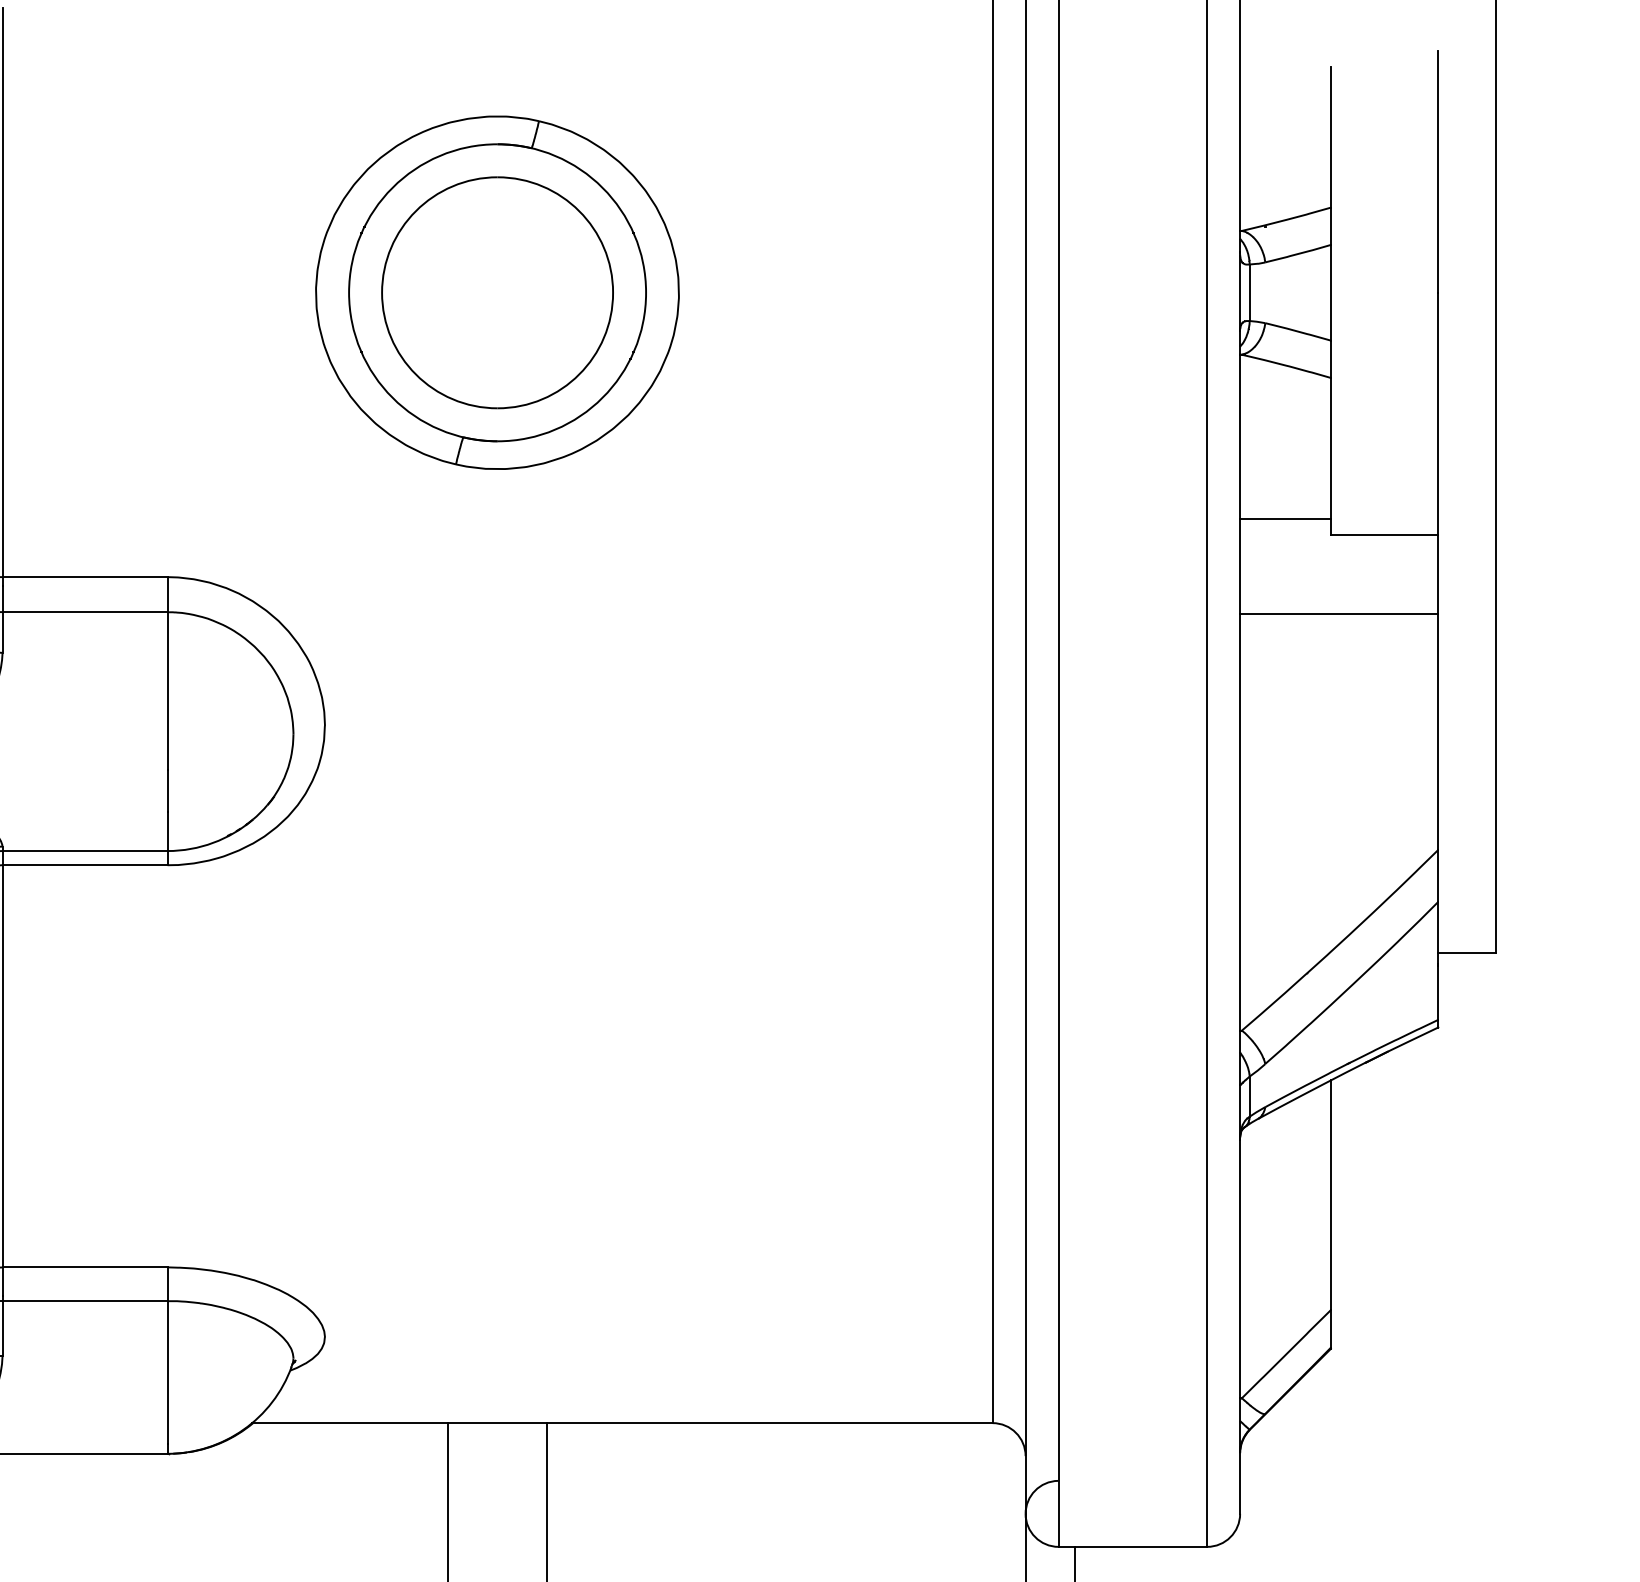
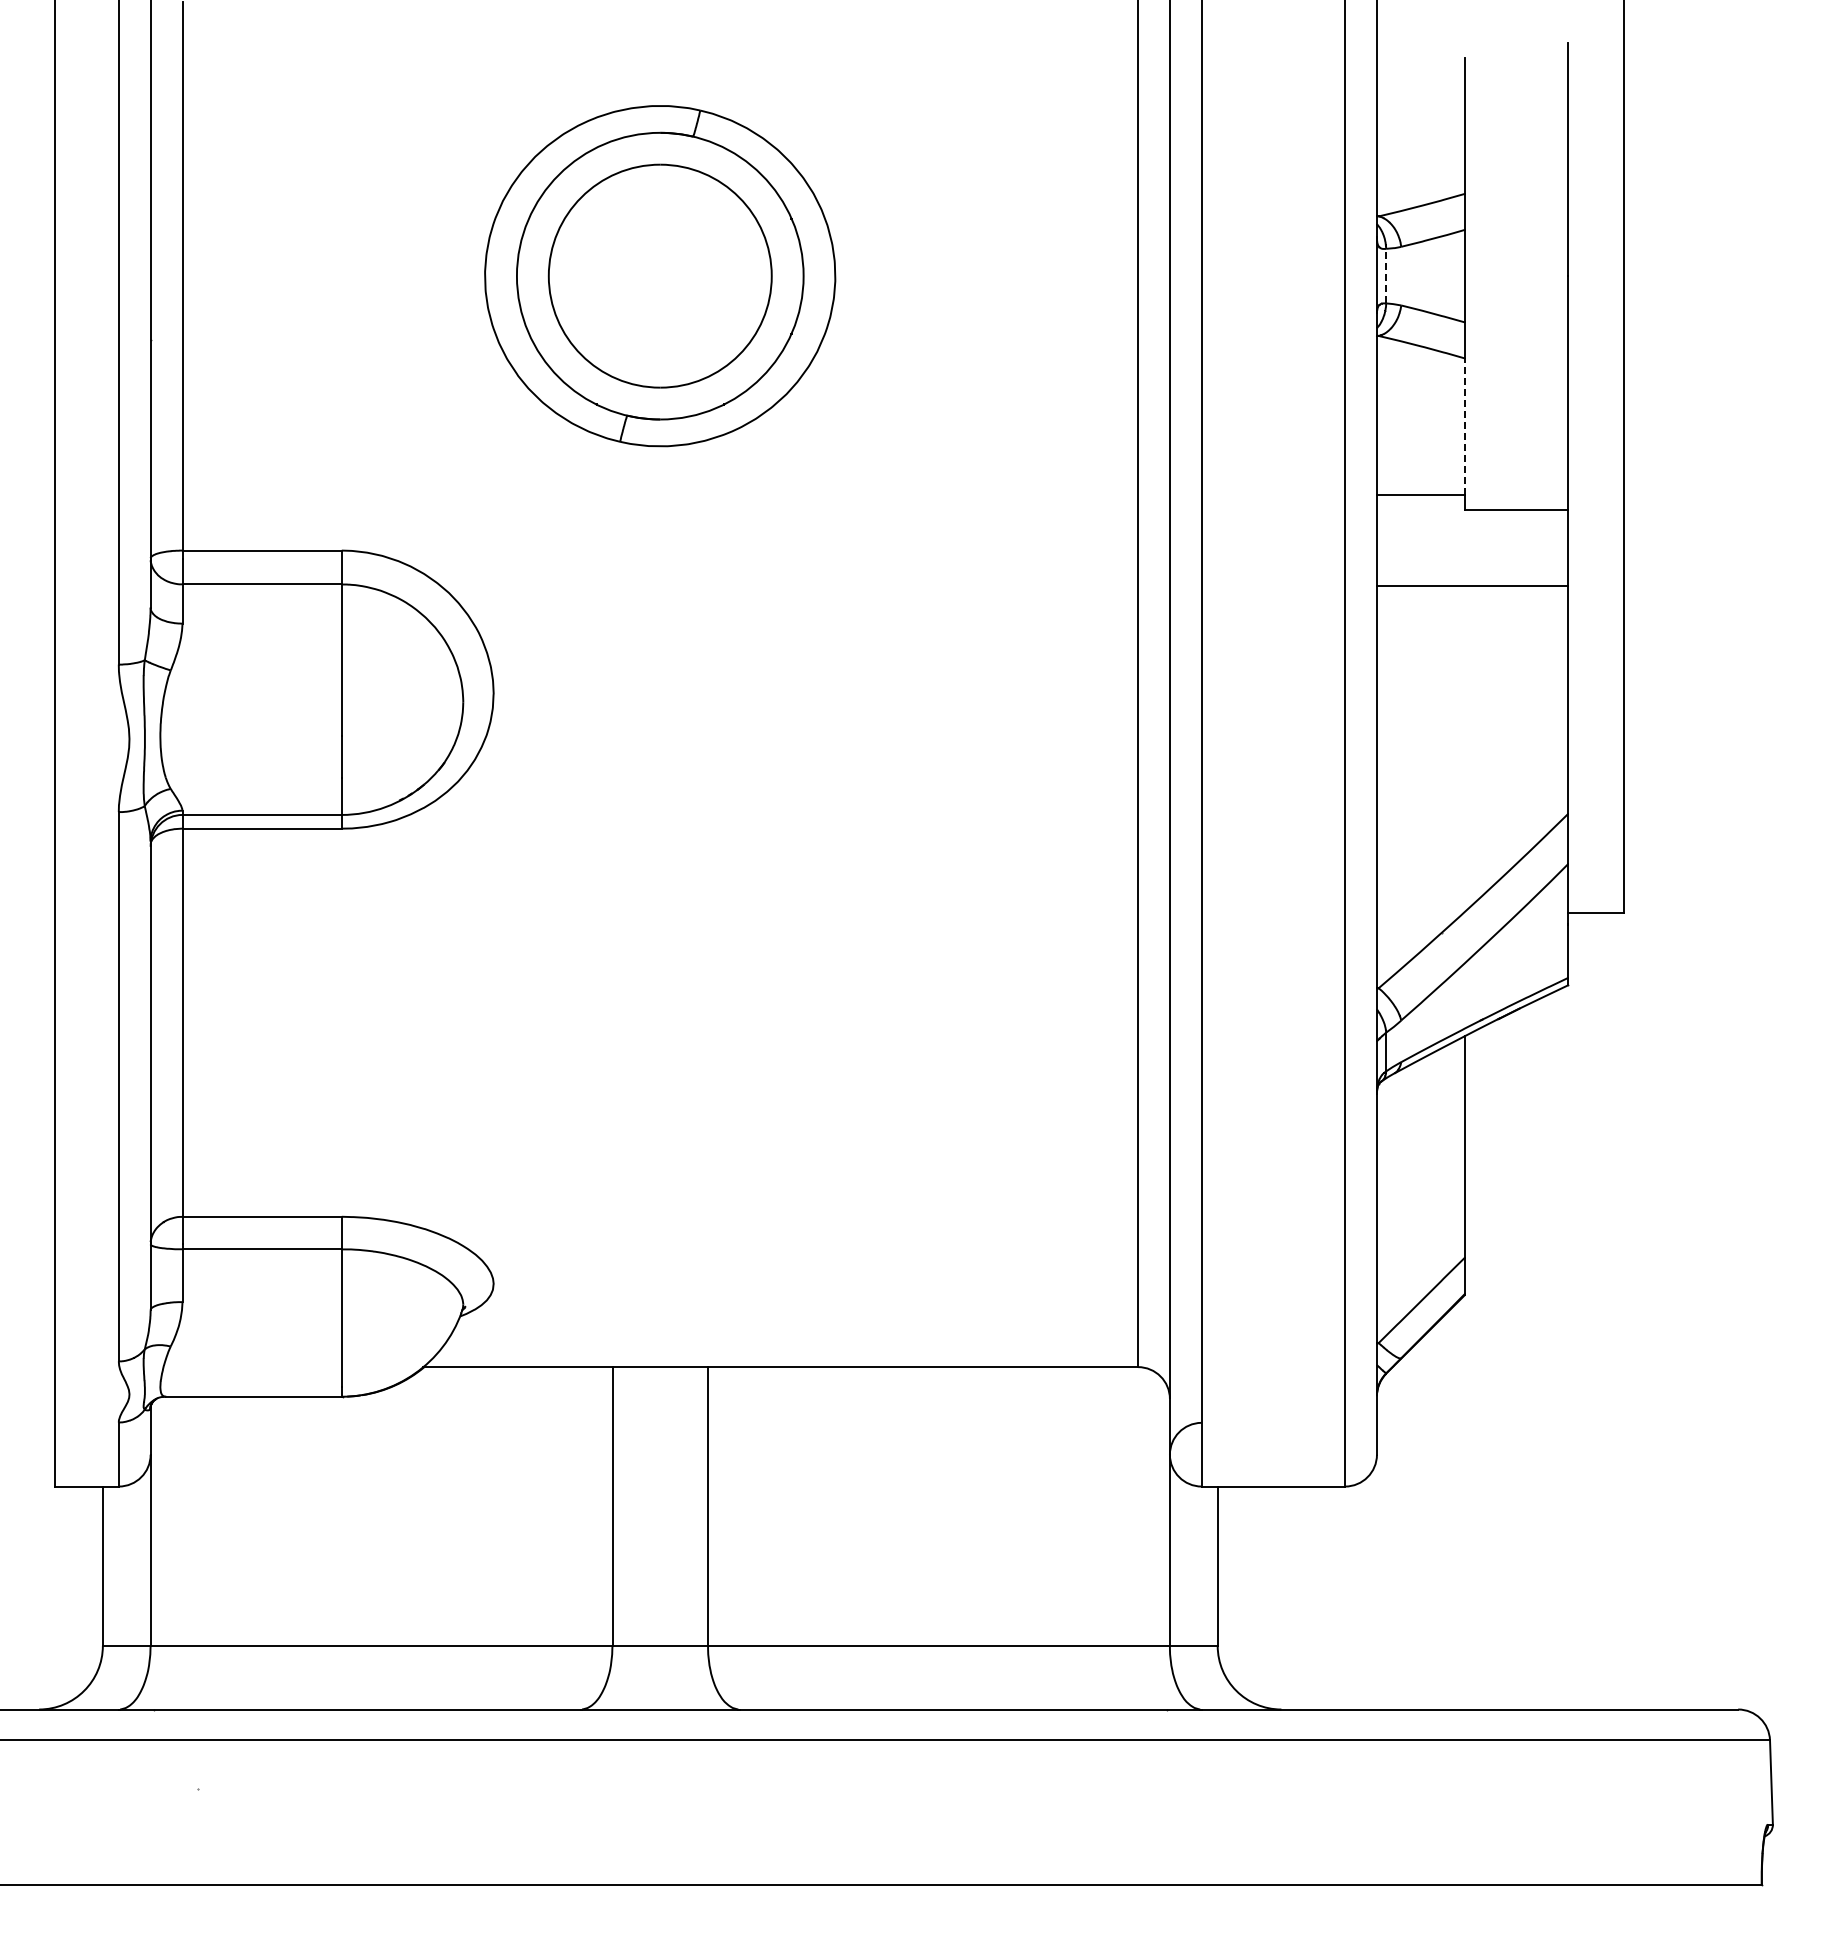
line: (1250, 292) -> (1386, 275), solid -> dashed
line: (1330, 447) -> (1464, 425), solid -> dashed

